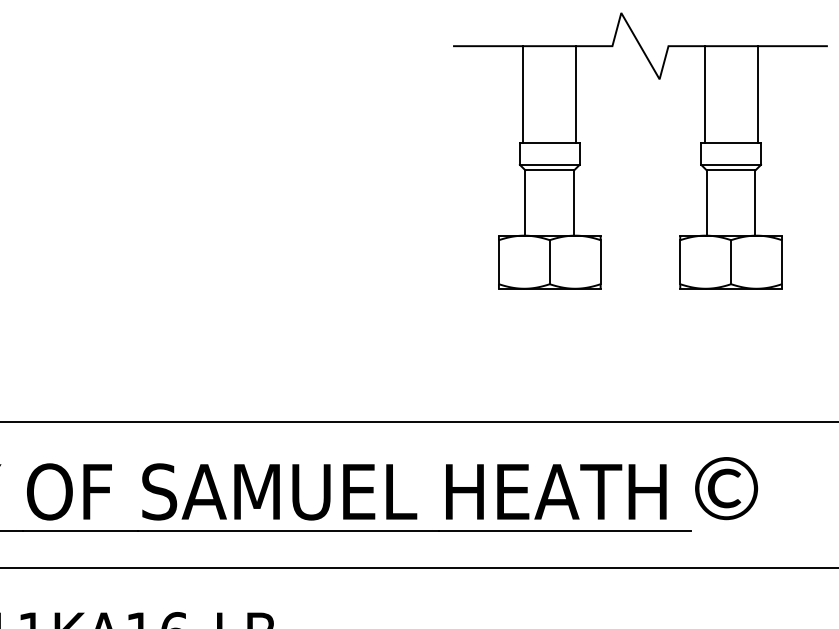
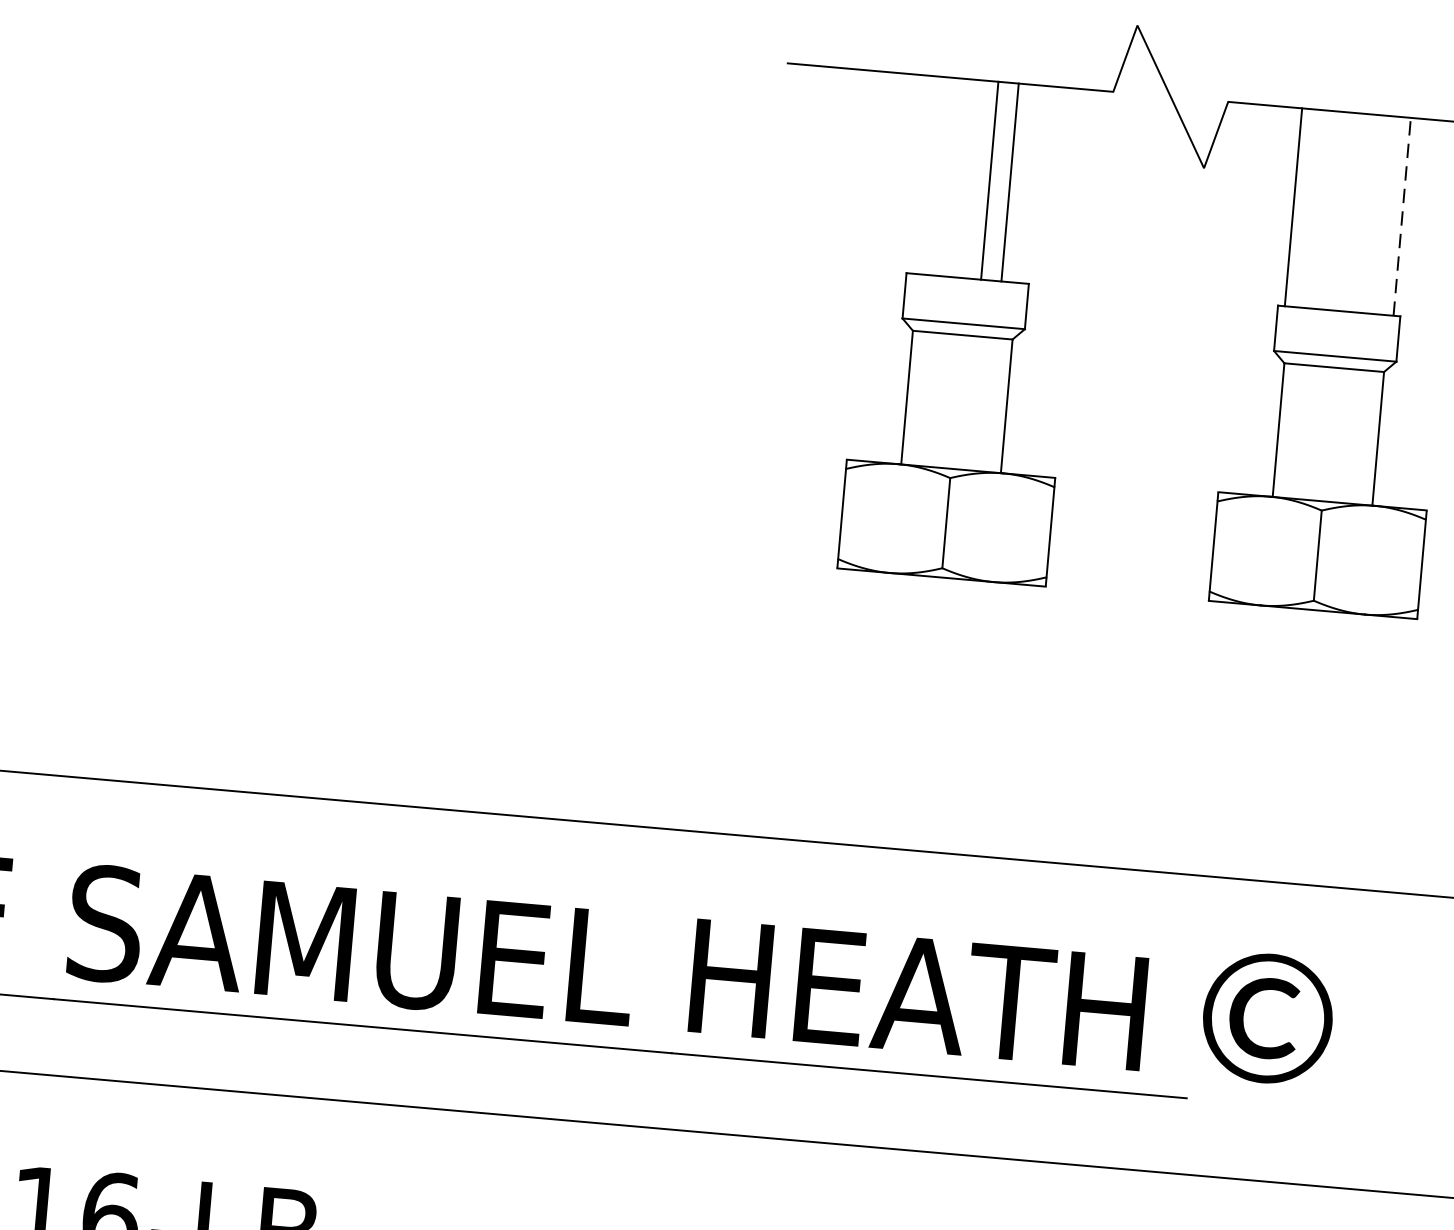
line: (757, 93) -> (1402, 214), solid -> dashed
line: (523, 94) -> (1010, 182), moved
line: (576, 94) -> (990, 180), moved

